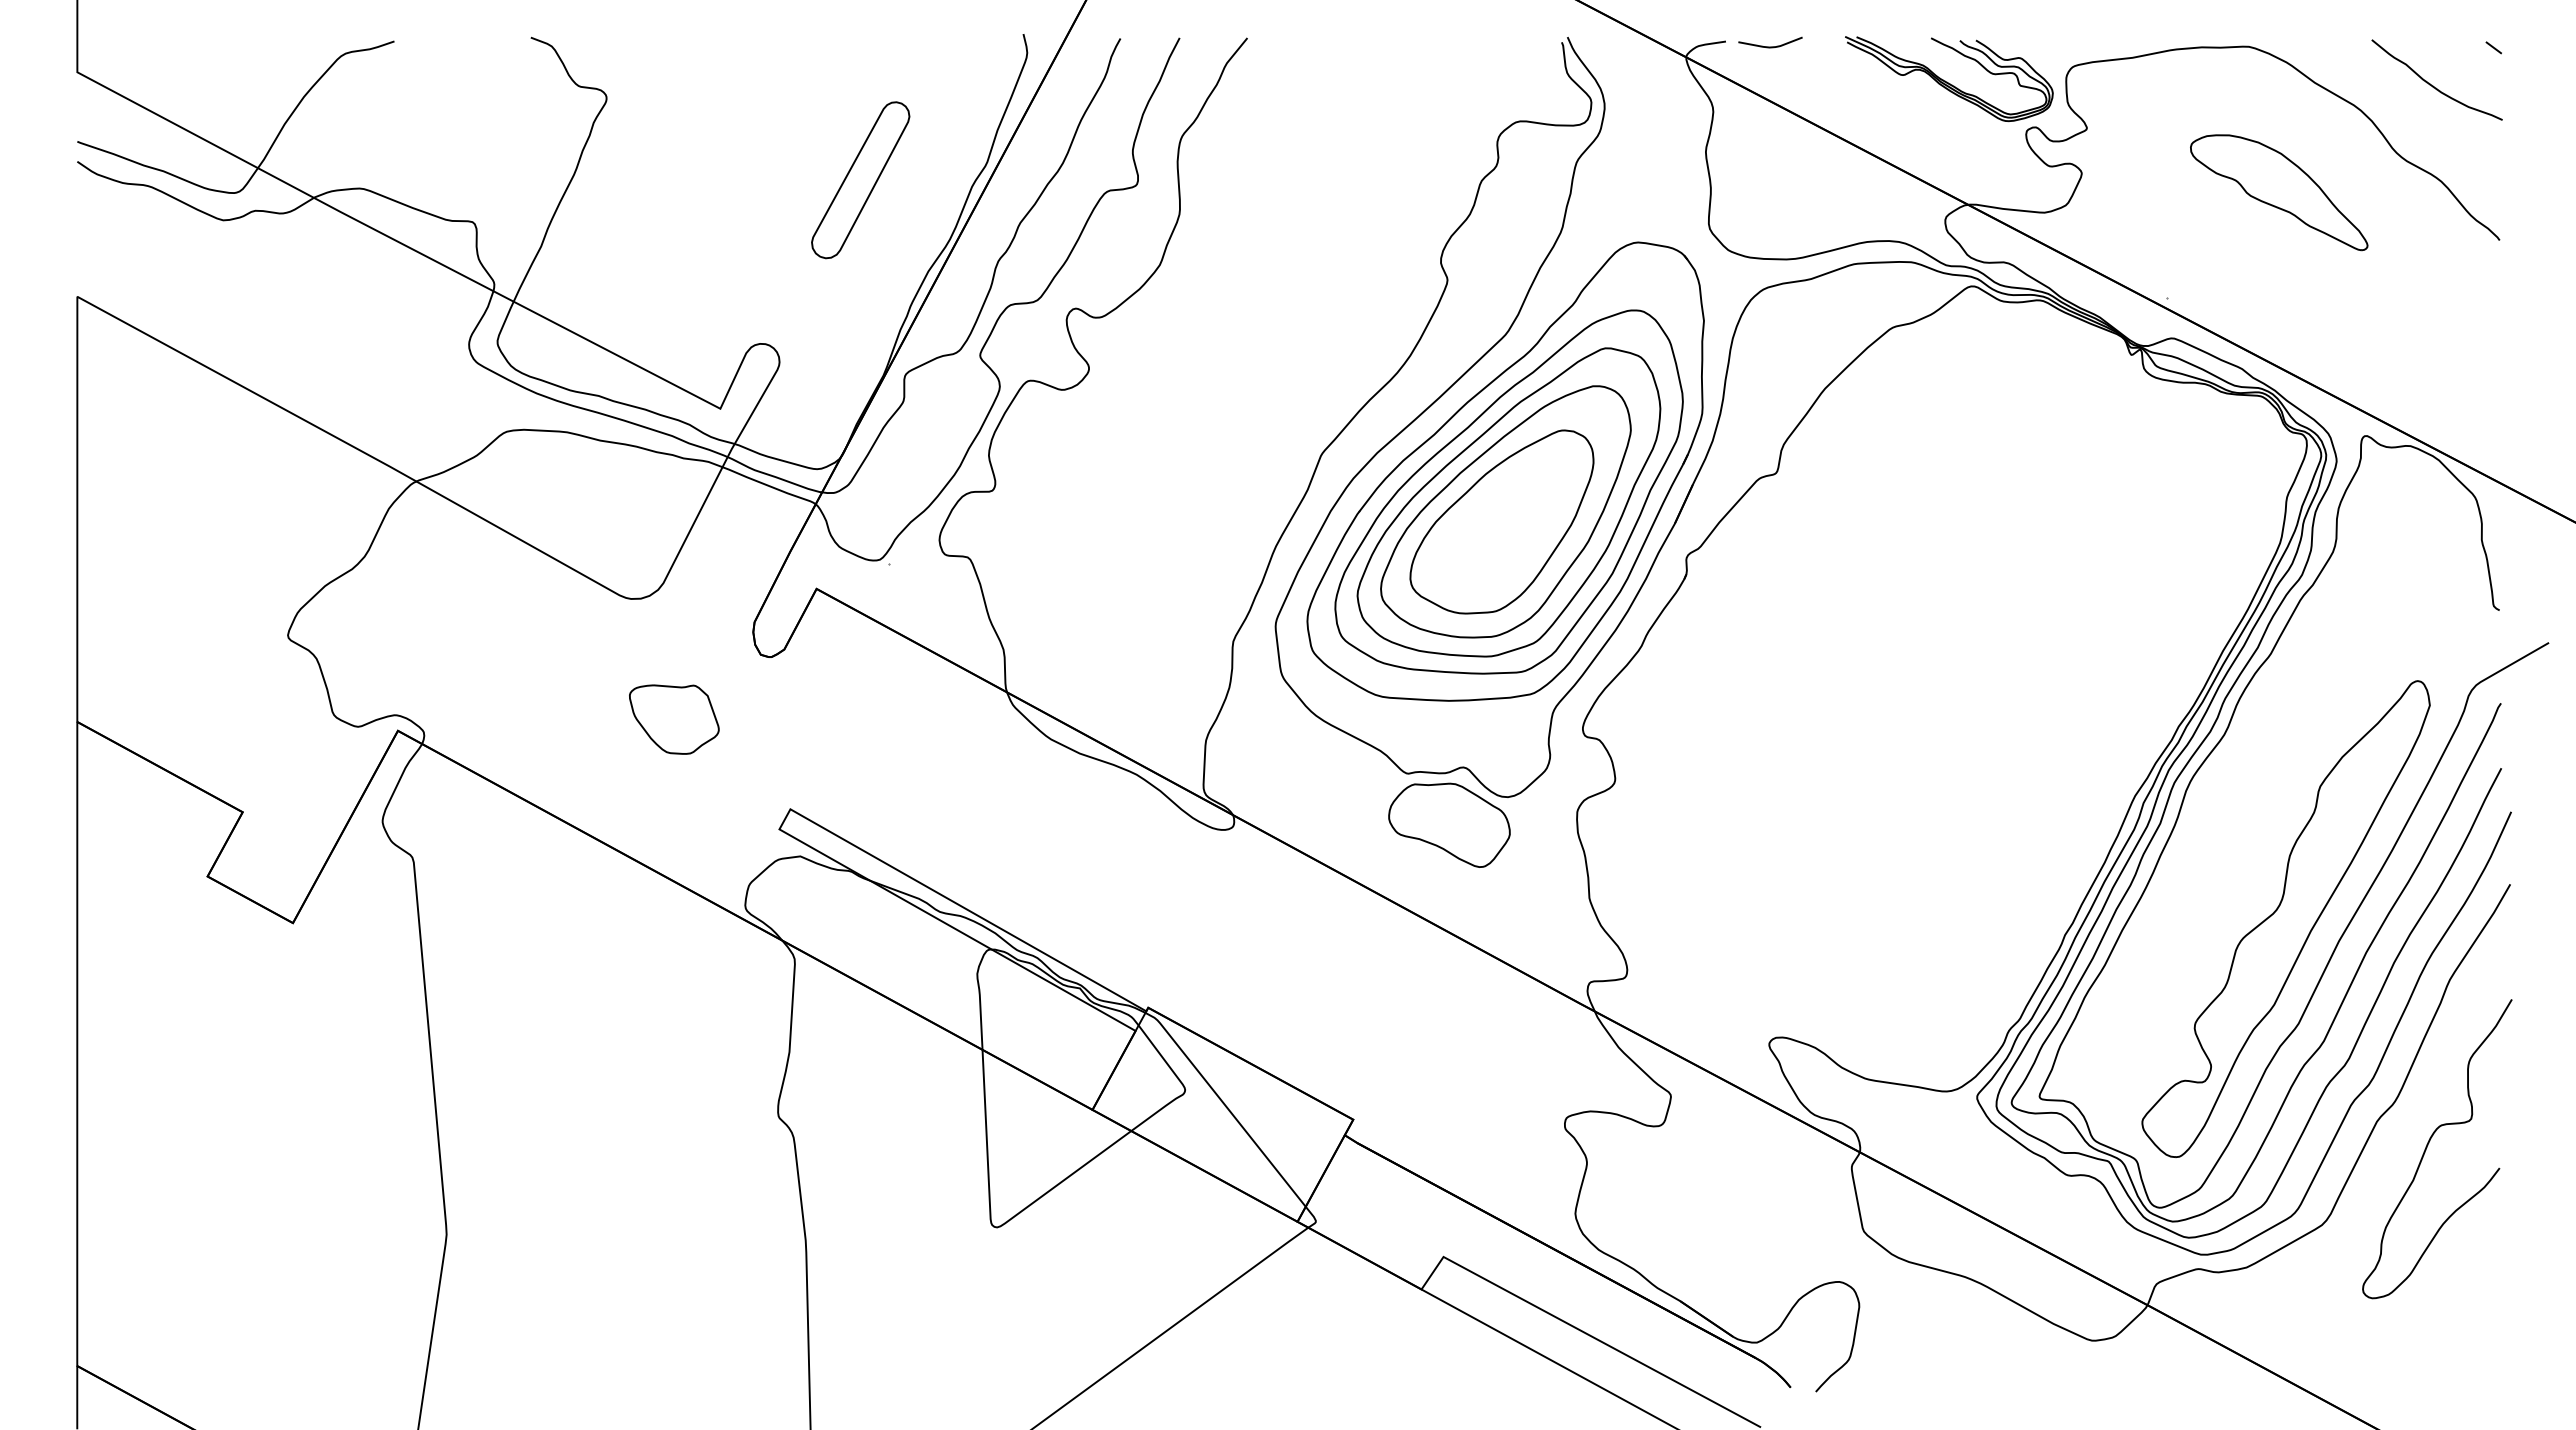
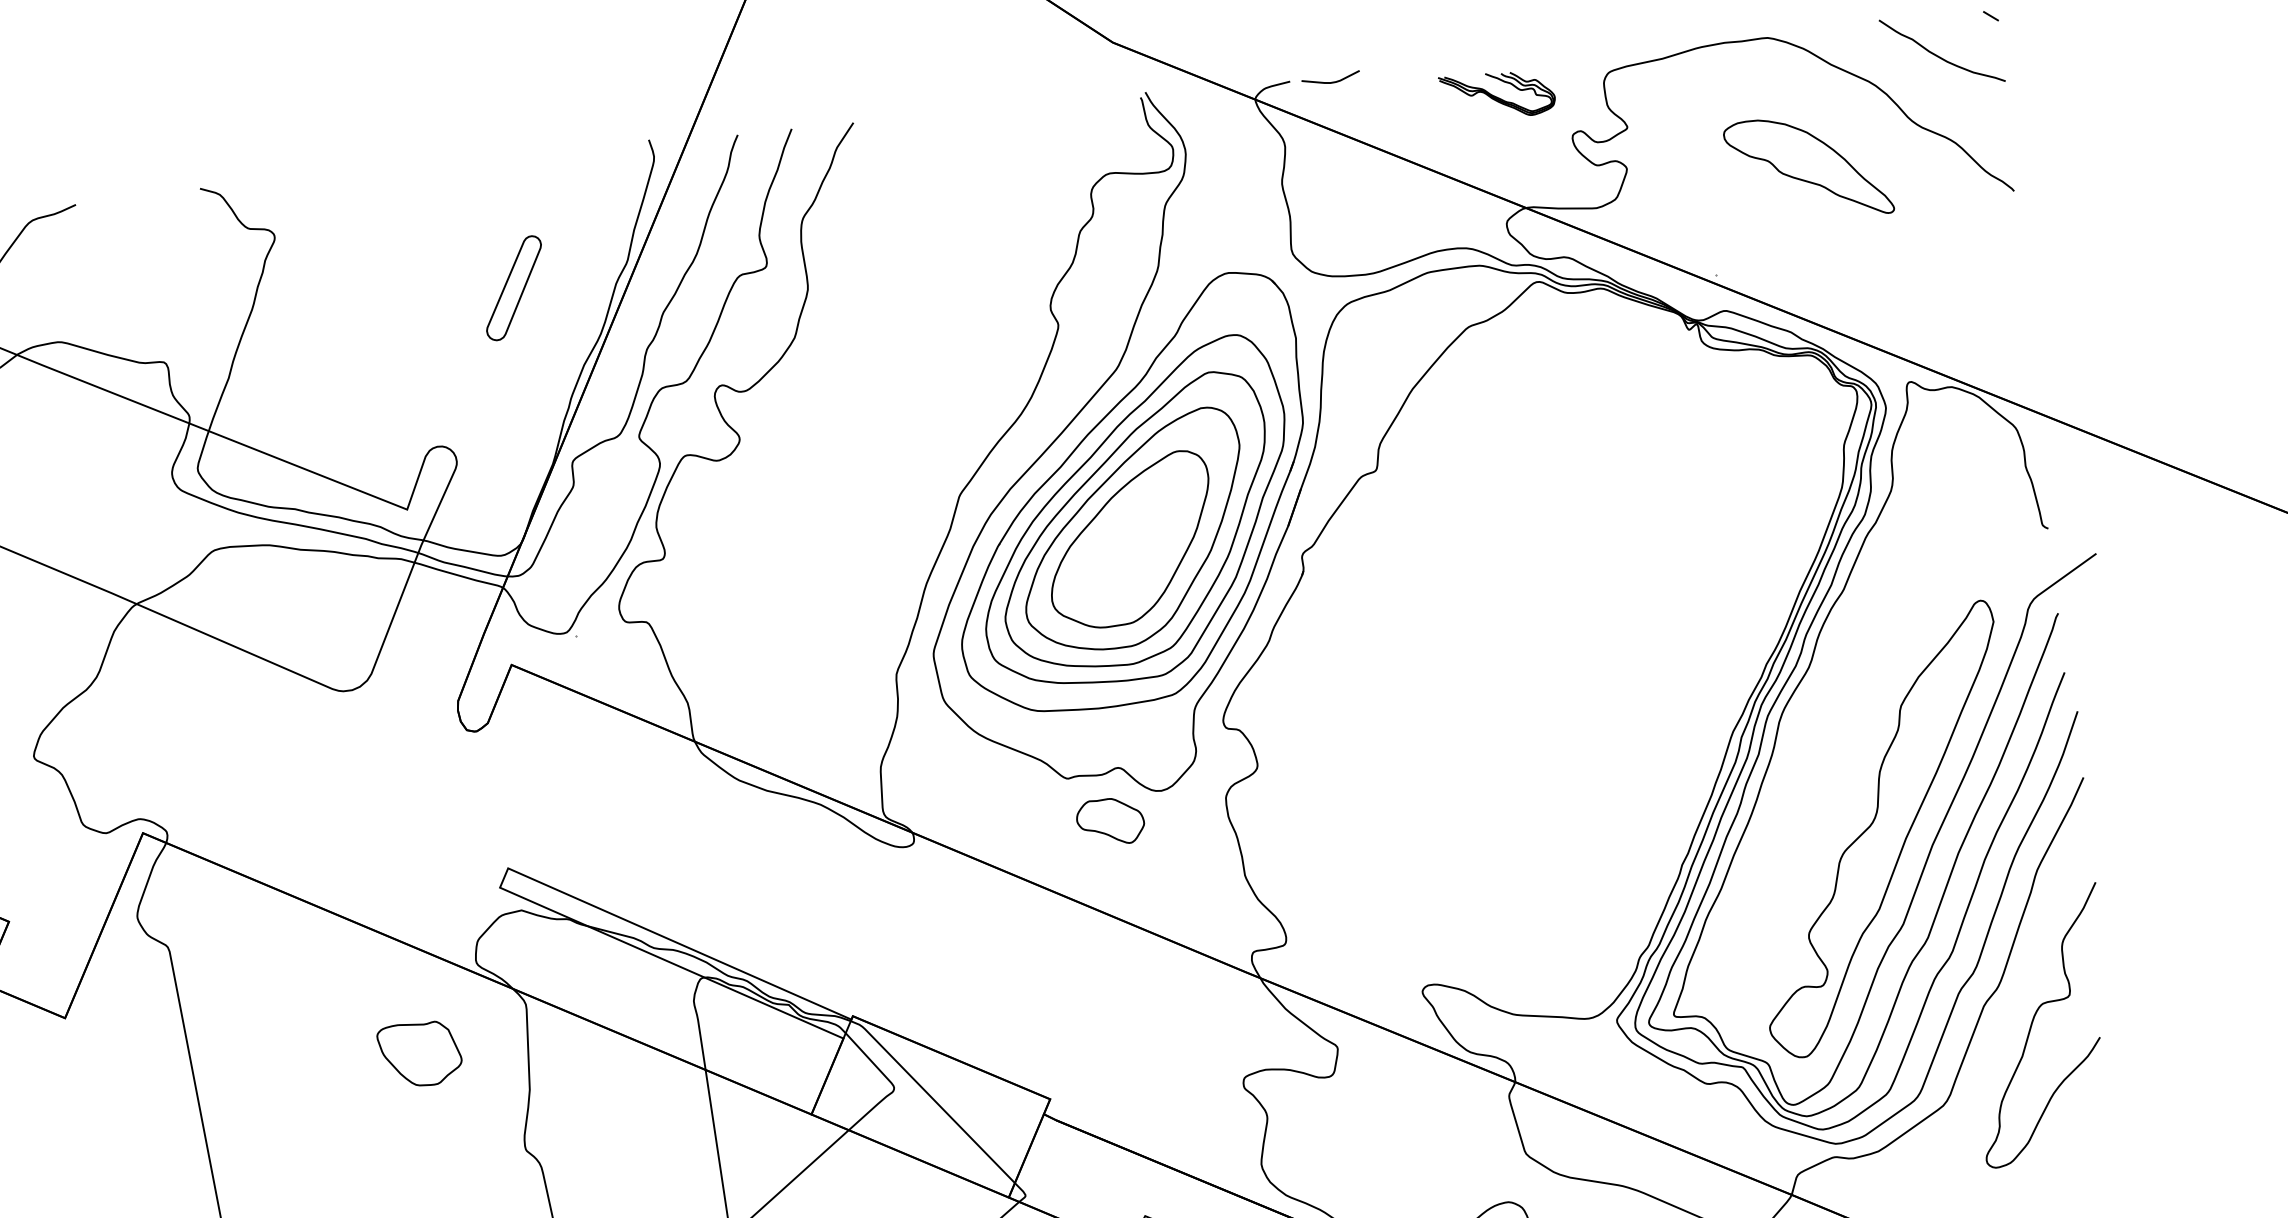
part: (1949, 79) -> (1497, 95), size x0.6
part: (860, 180) -> (513, 288), size x0.7
part: (674, 719) -> (420, 1054), moved
part: (1449, 824) -> (1110, 821), size x0.6

